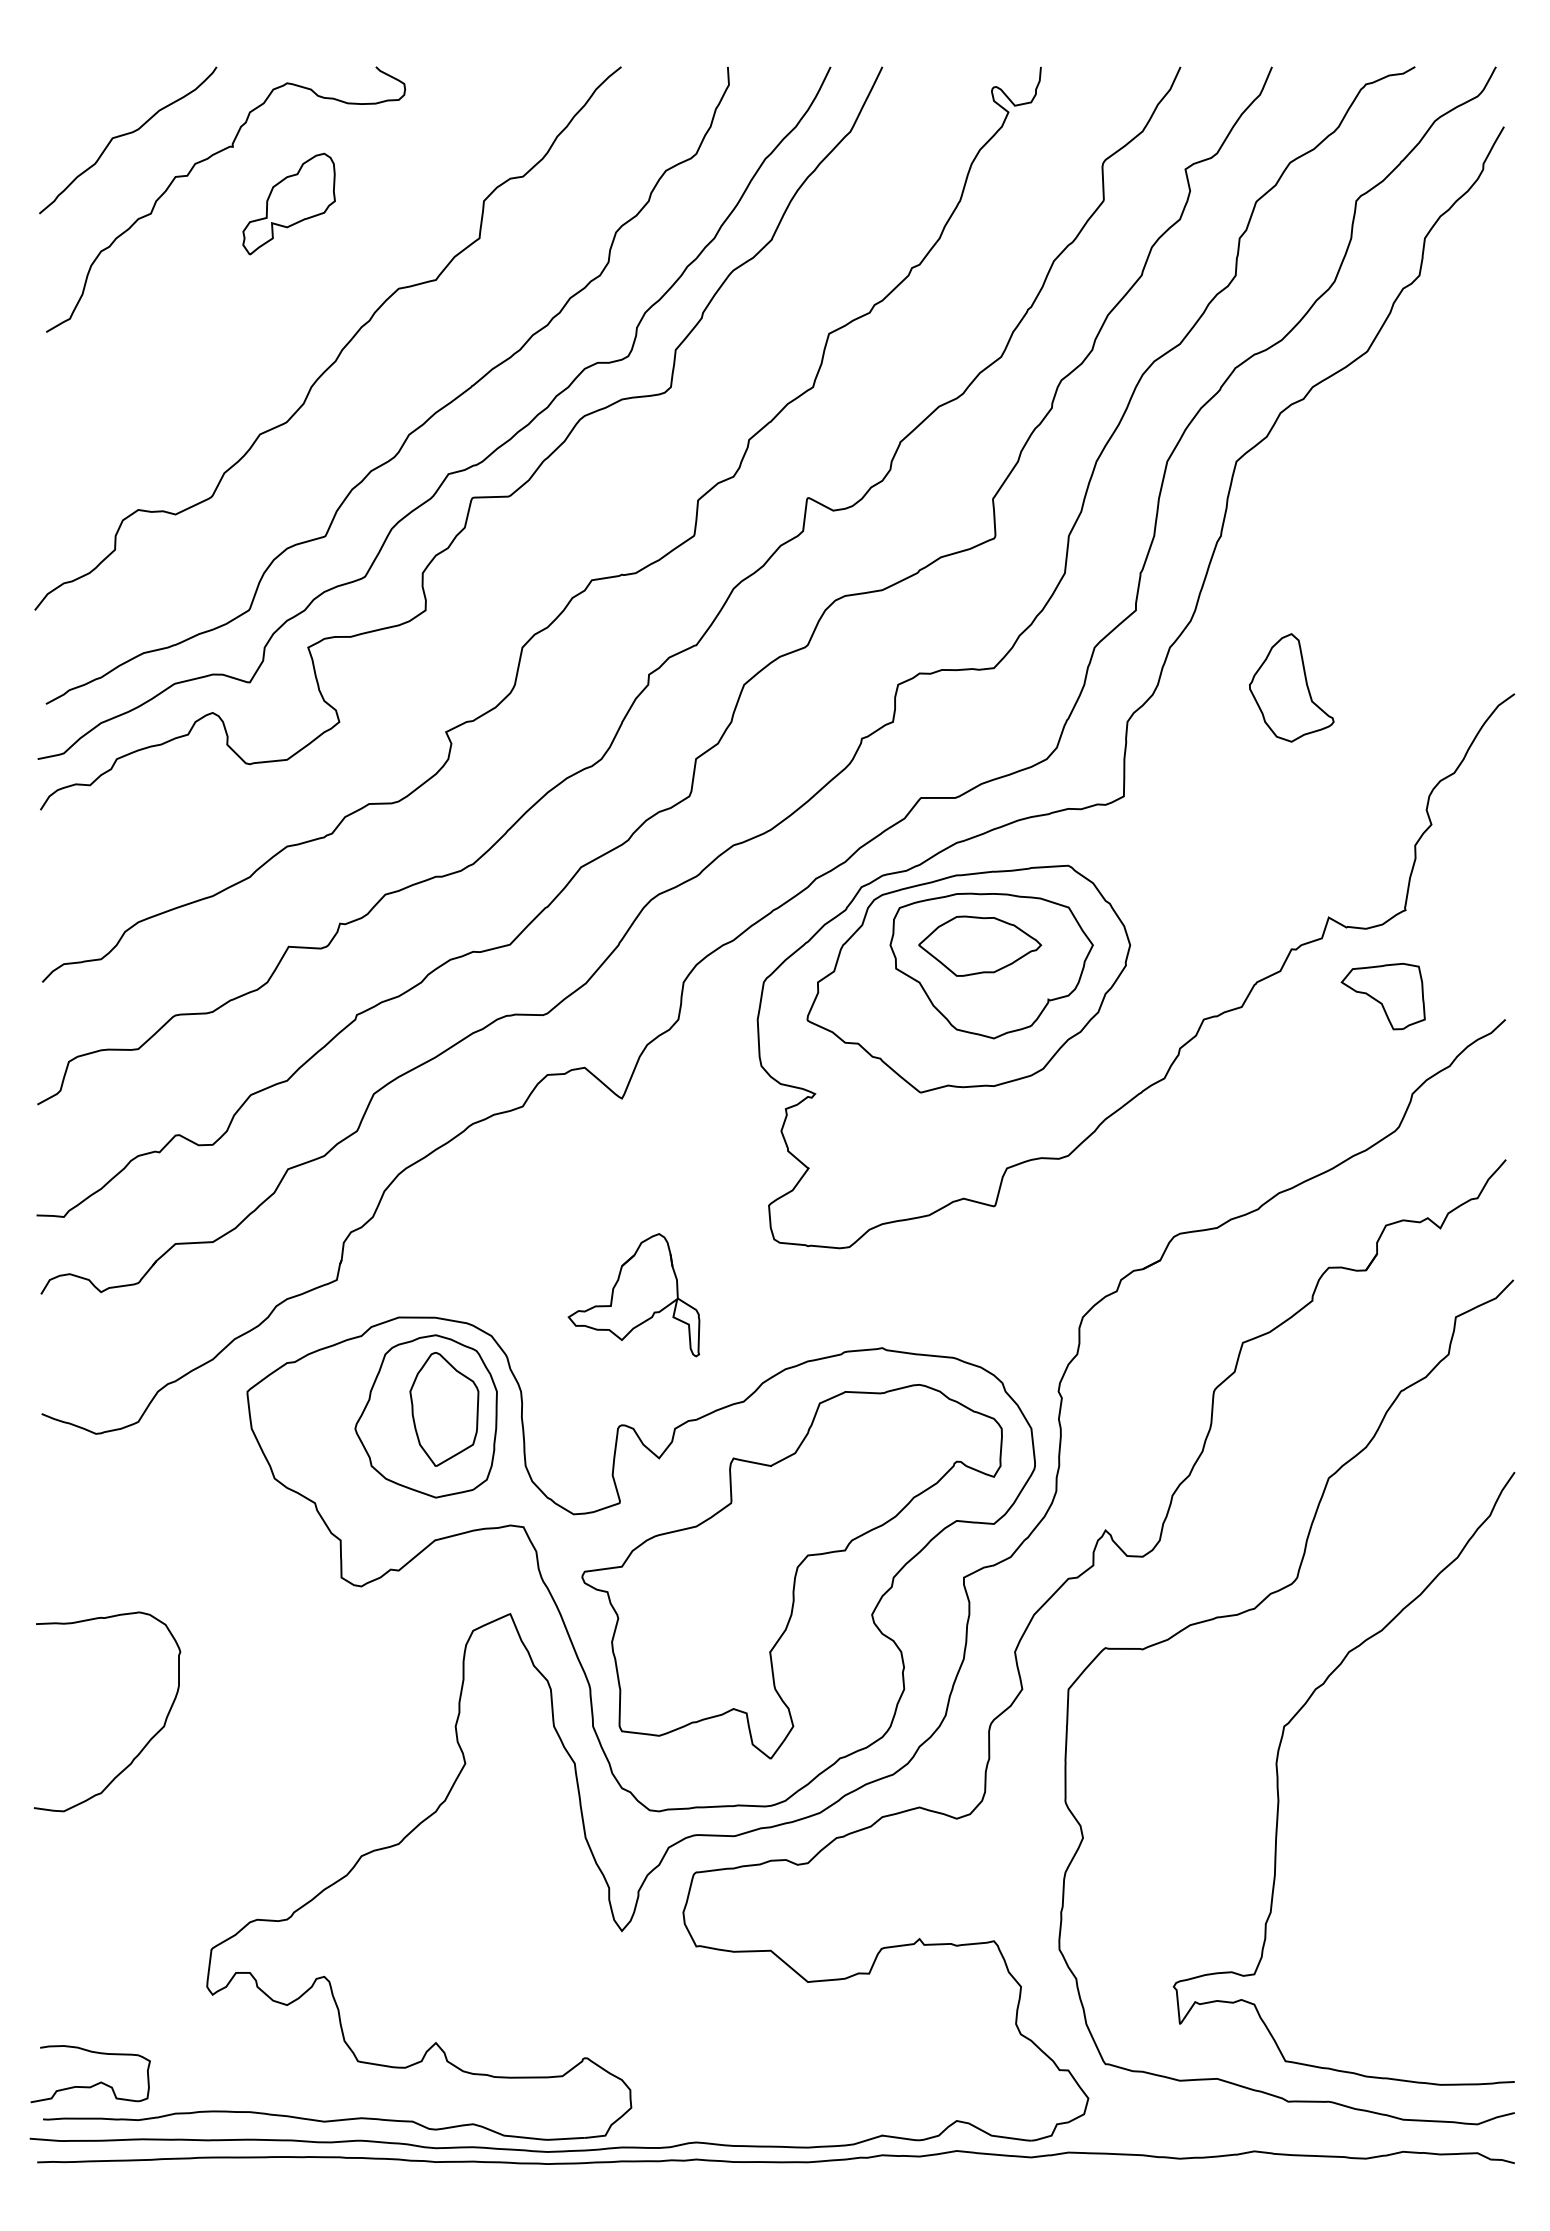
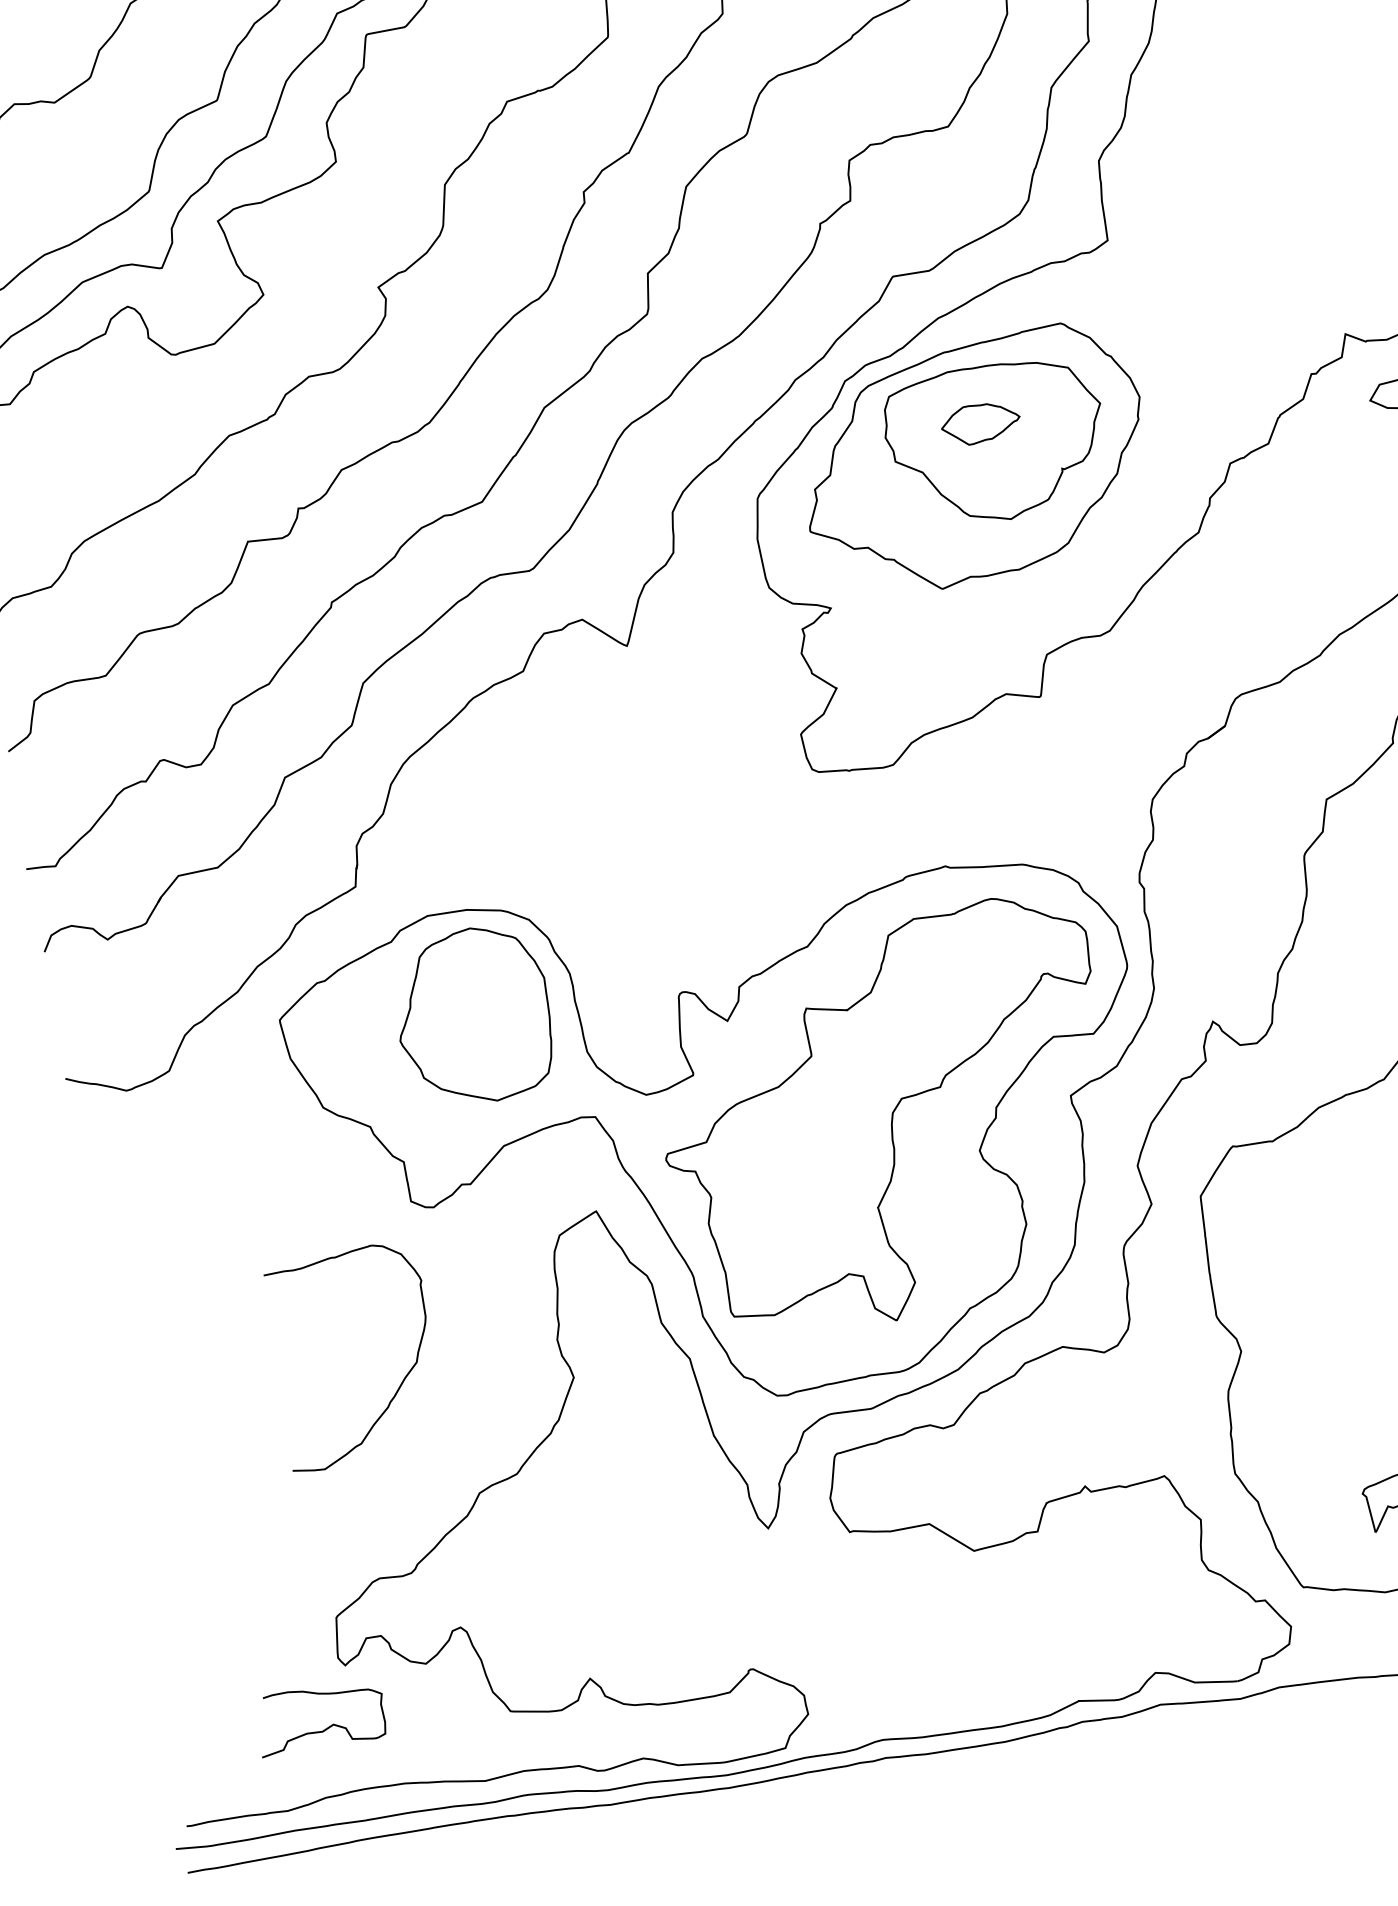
part: (1291, 687) -> (1266, 96), removed
part: (980, 945) -> (981, 422), size x0.6
part: (633, 1295) -> (672, 852), removed
part: (444, 1409) -> (491, 1005), removed
curve: (148, 1740) -> (402, 1379), moved
curve: (93, 2084) -> (325, 1728), moved

